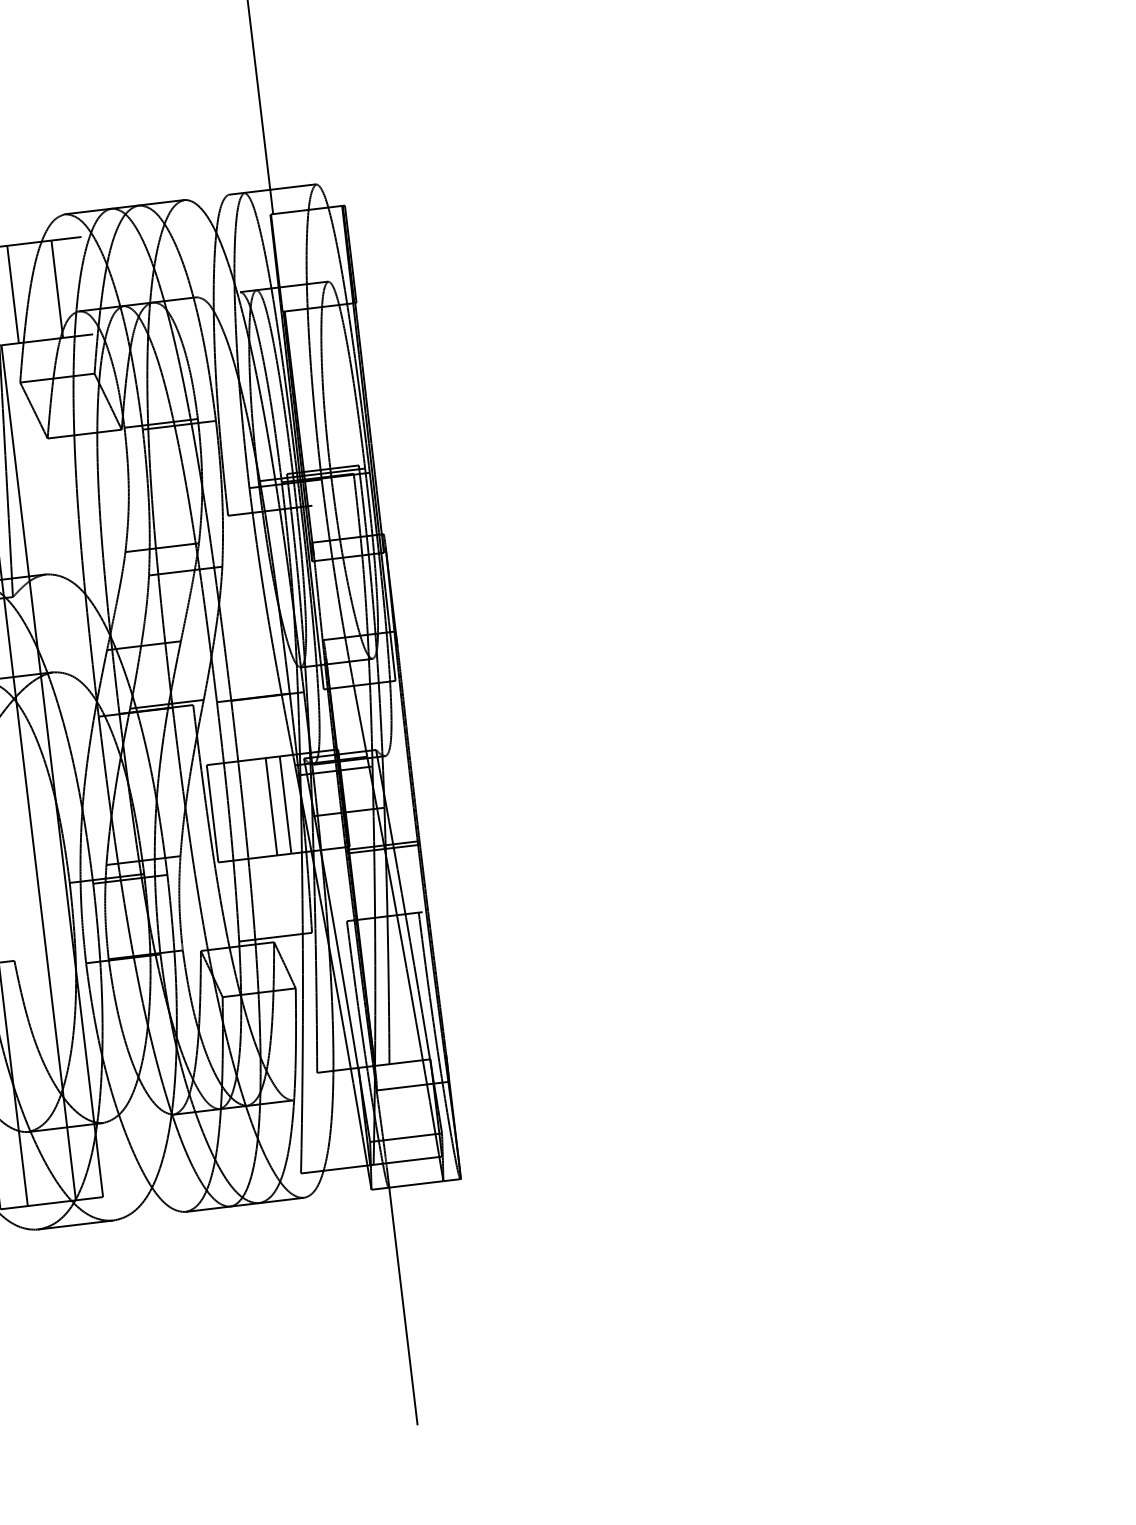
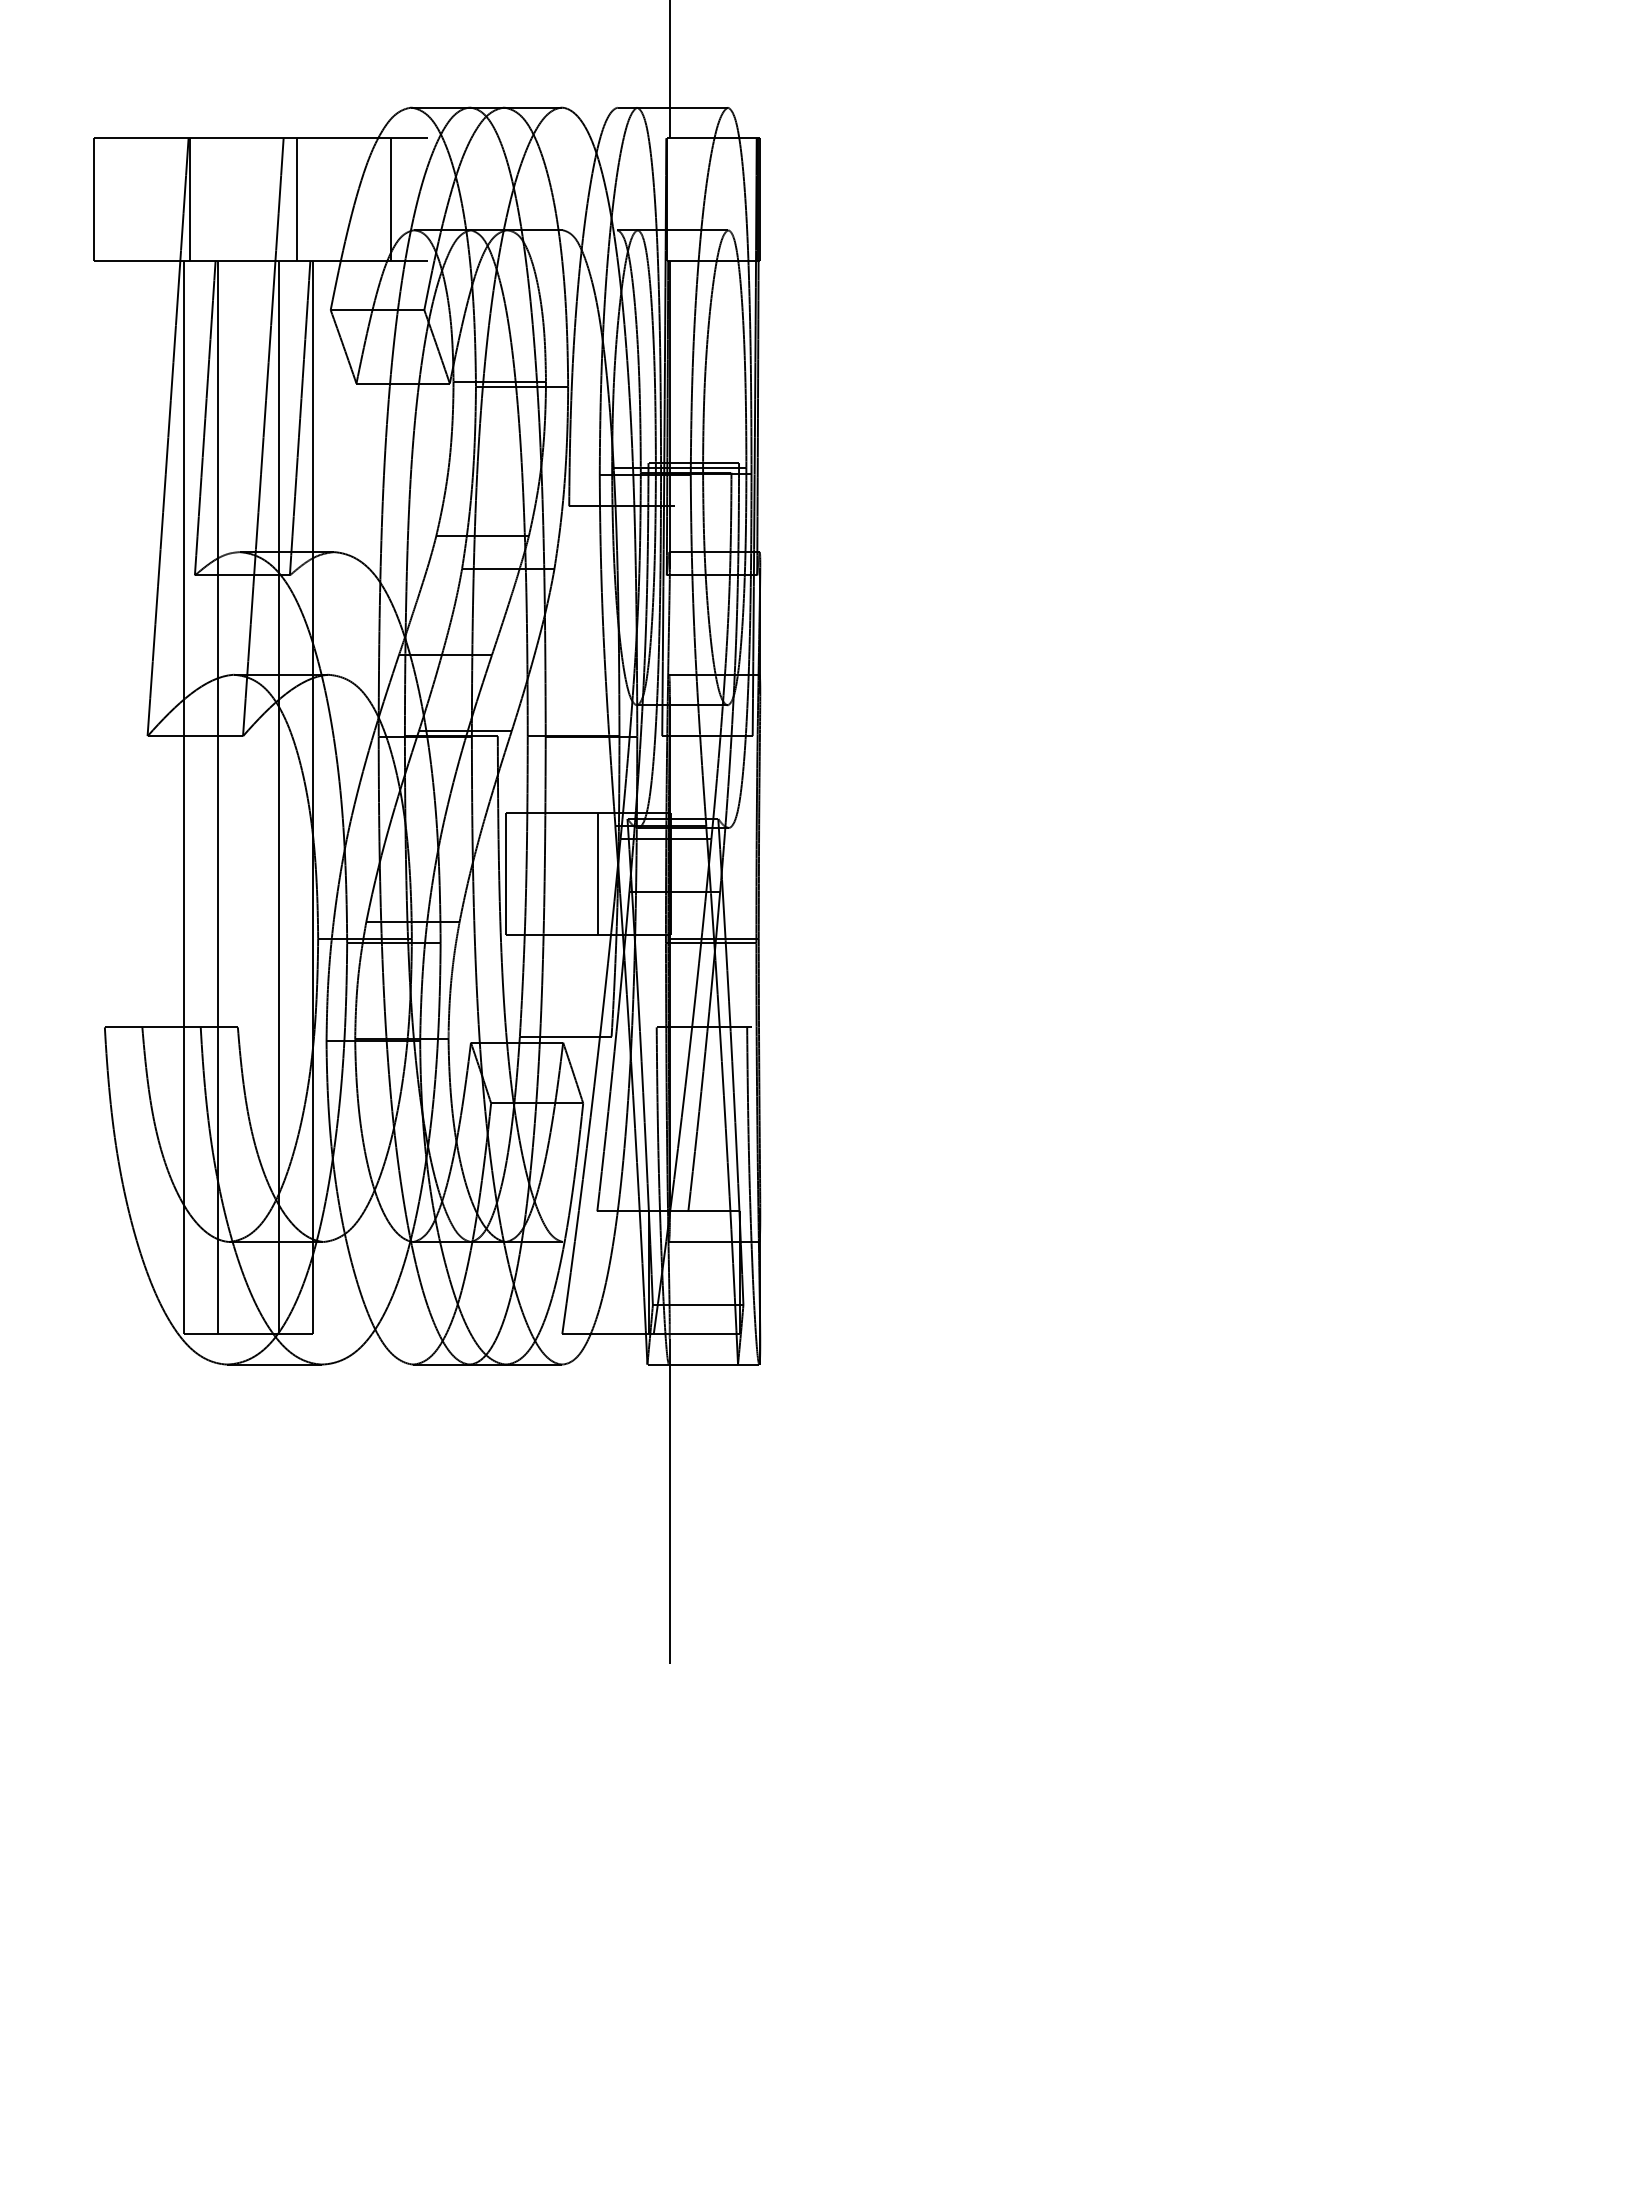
line: (12, 294) -> (334, 199), removed
line: (271, 806) -> (579, 873), removed

